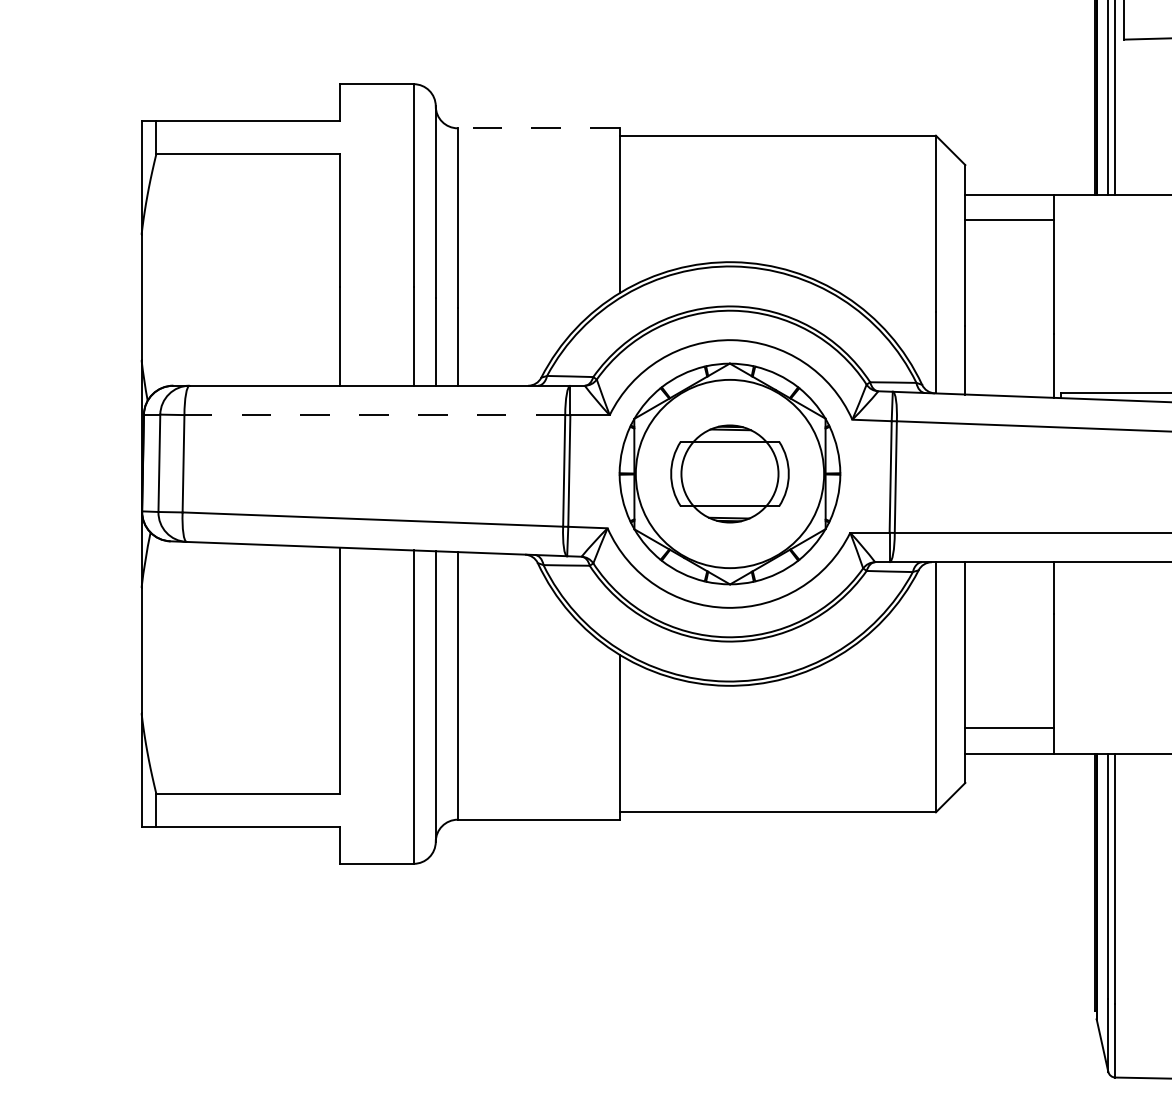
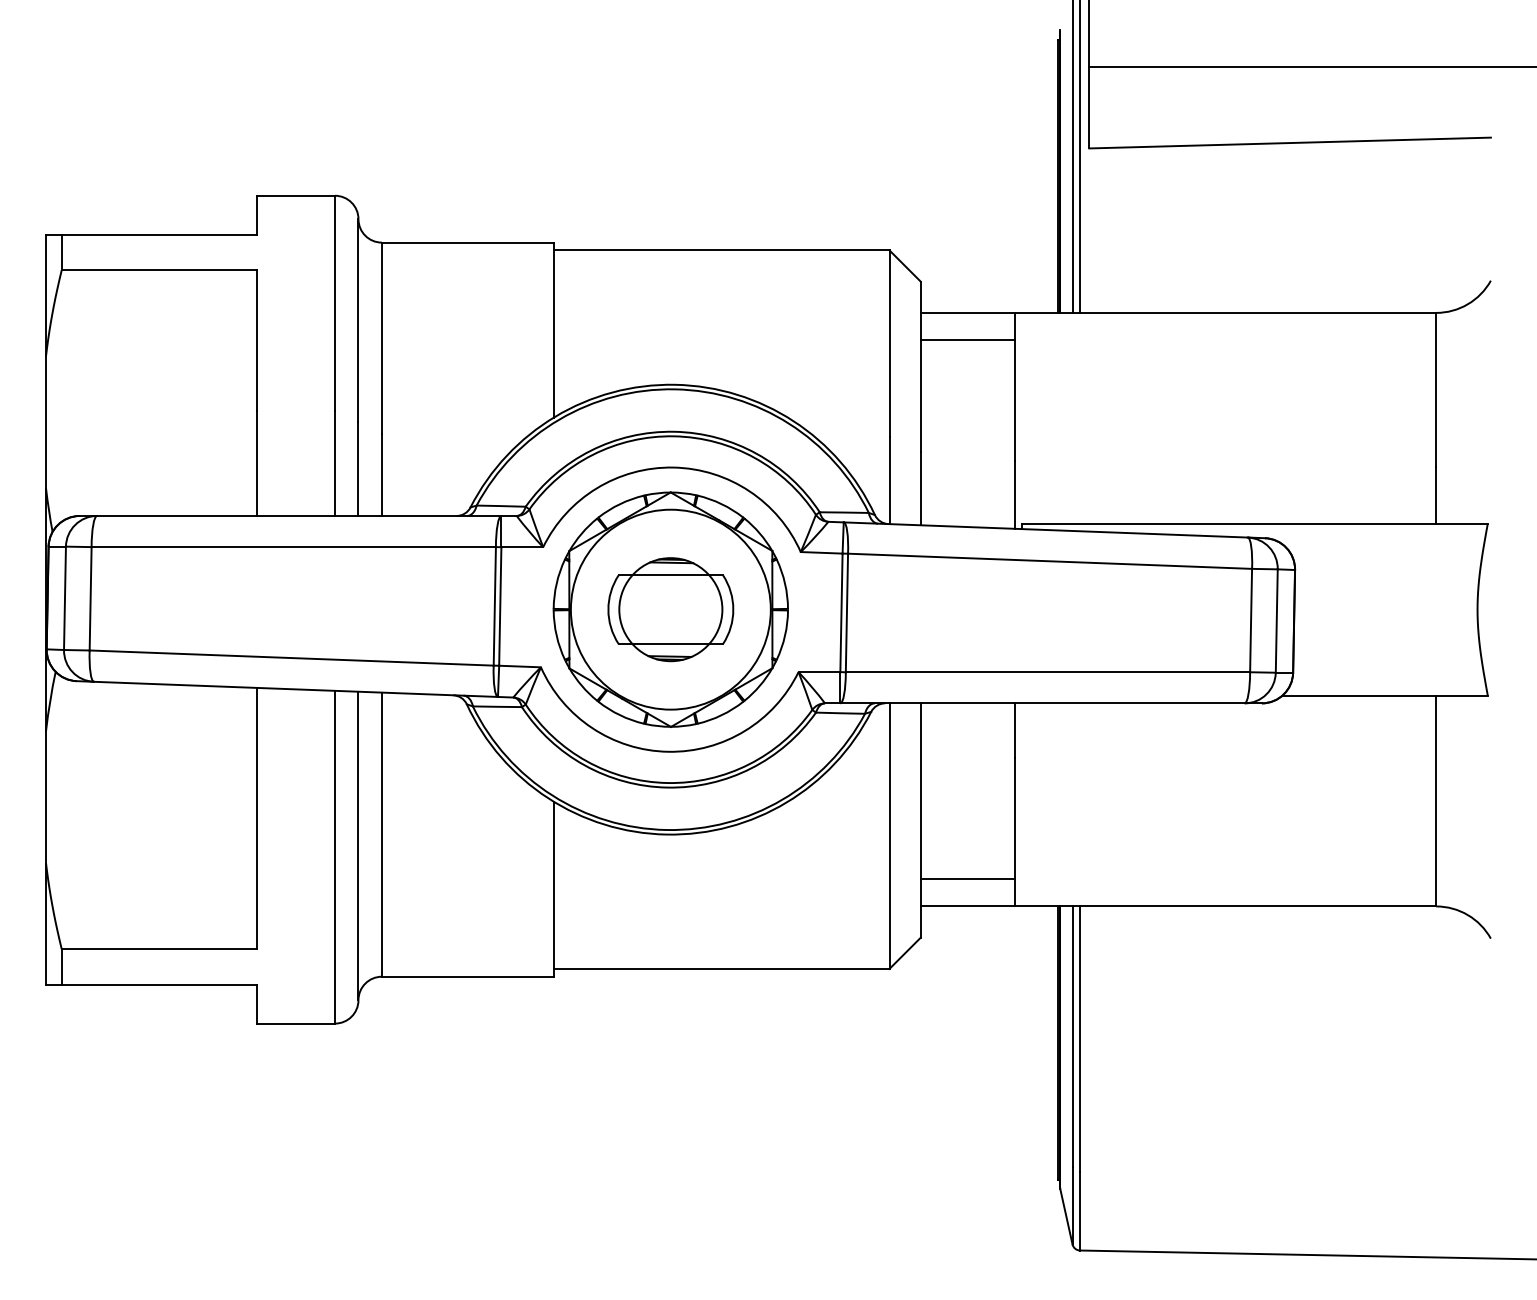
line: (538, 128) -> (467, 242), dashed -> solid
line: (374, 415) -> (293, 547), dashed -> solid

